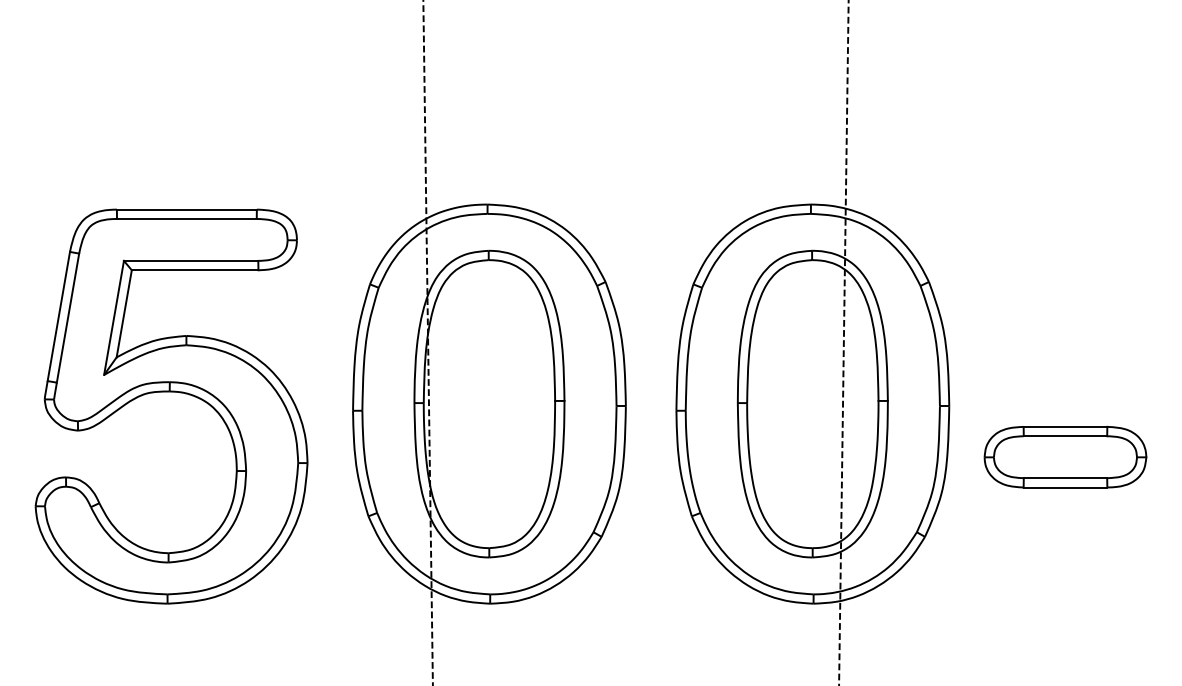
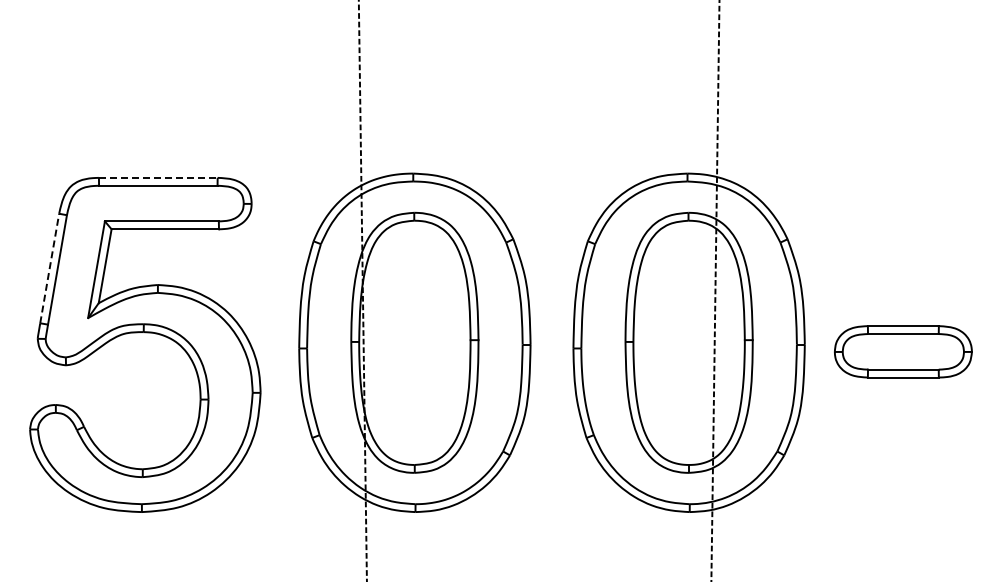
line: (187, 209) -> (158, 177), solid -> dashed
line: (58, 316) -> (49, 268), solid -> dashed
part: (1065, 456) -> (903, 351), moved

